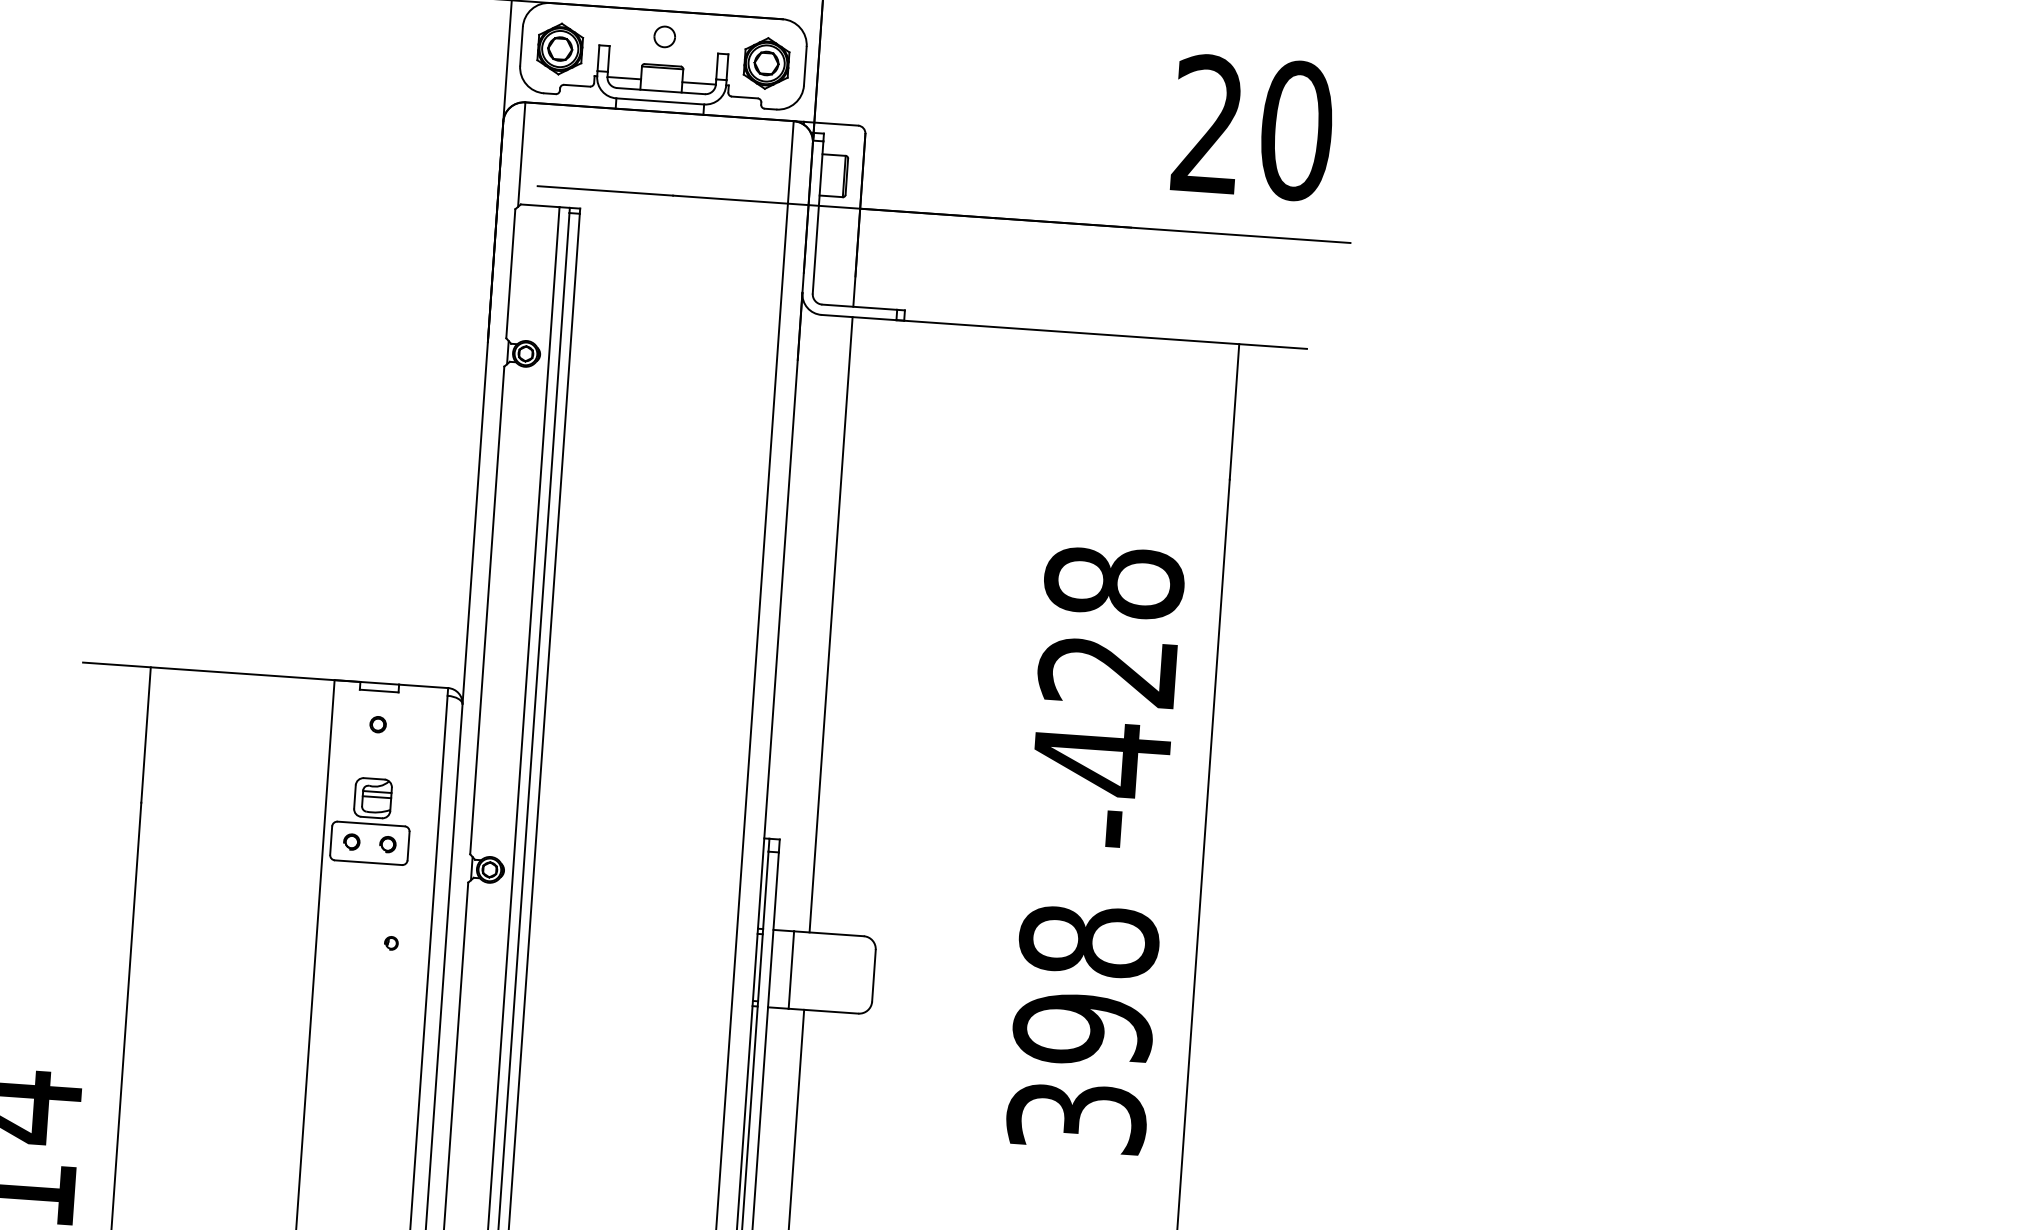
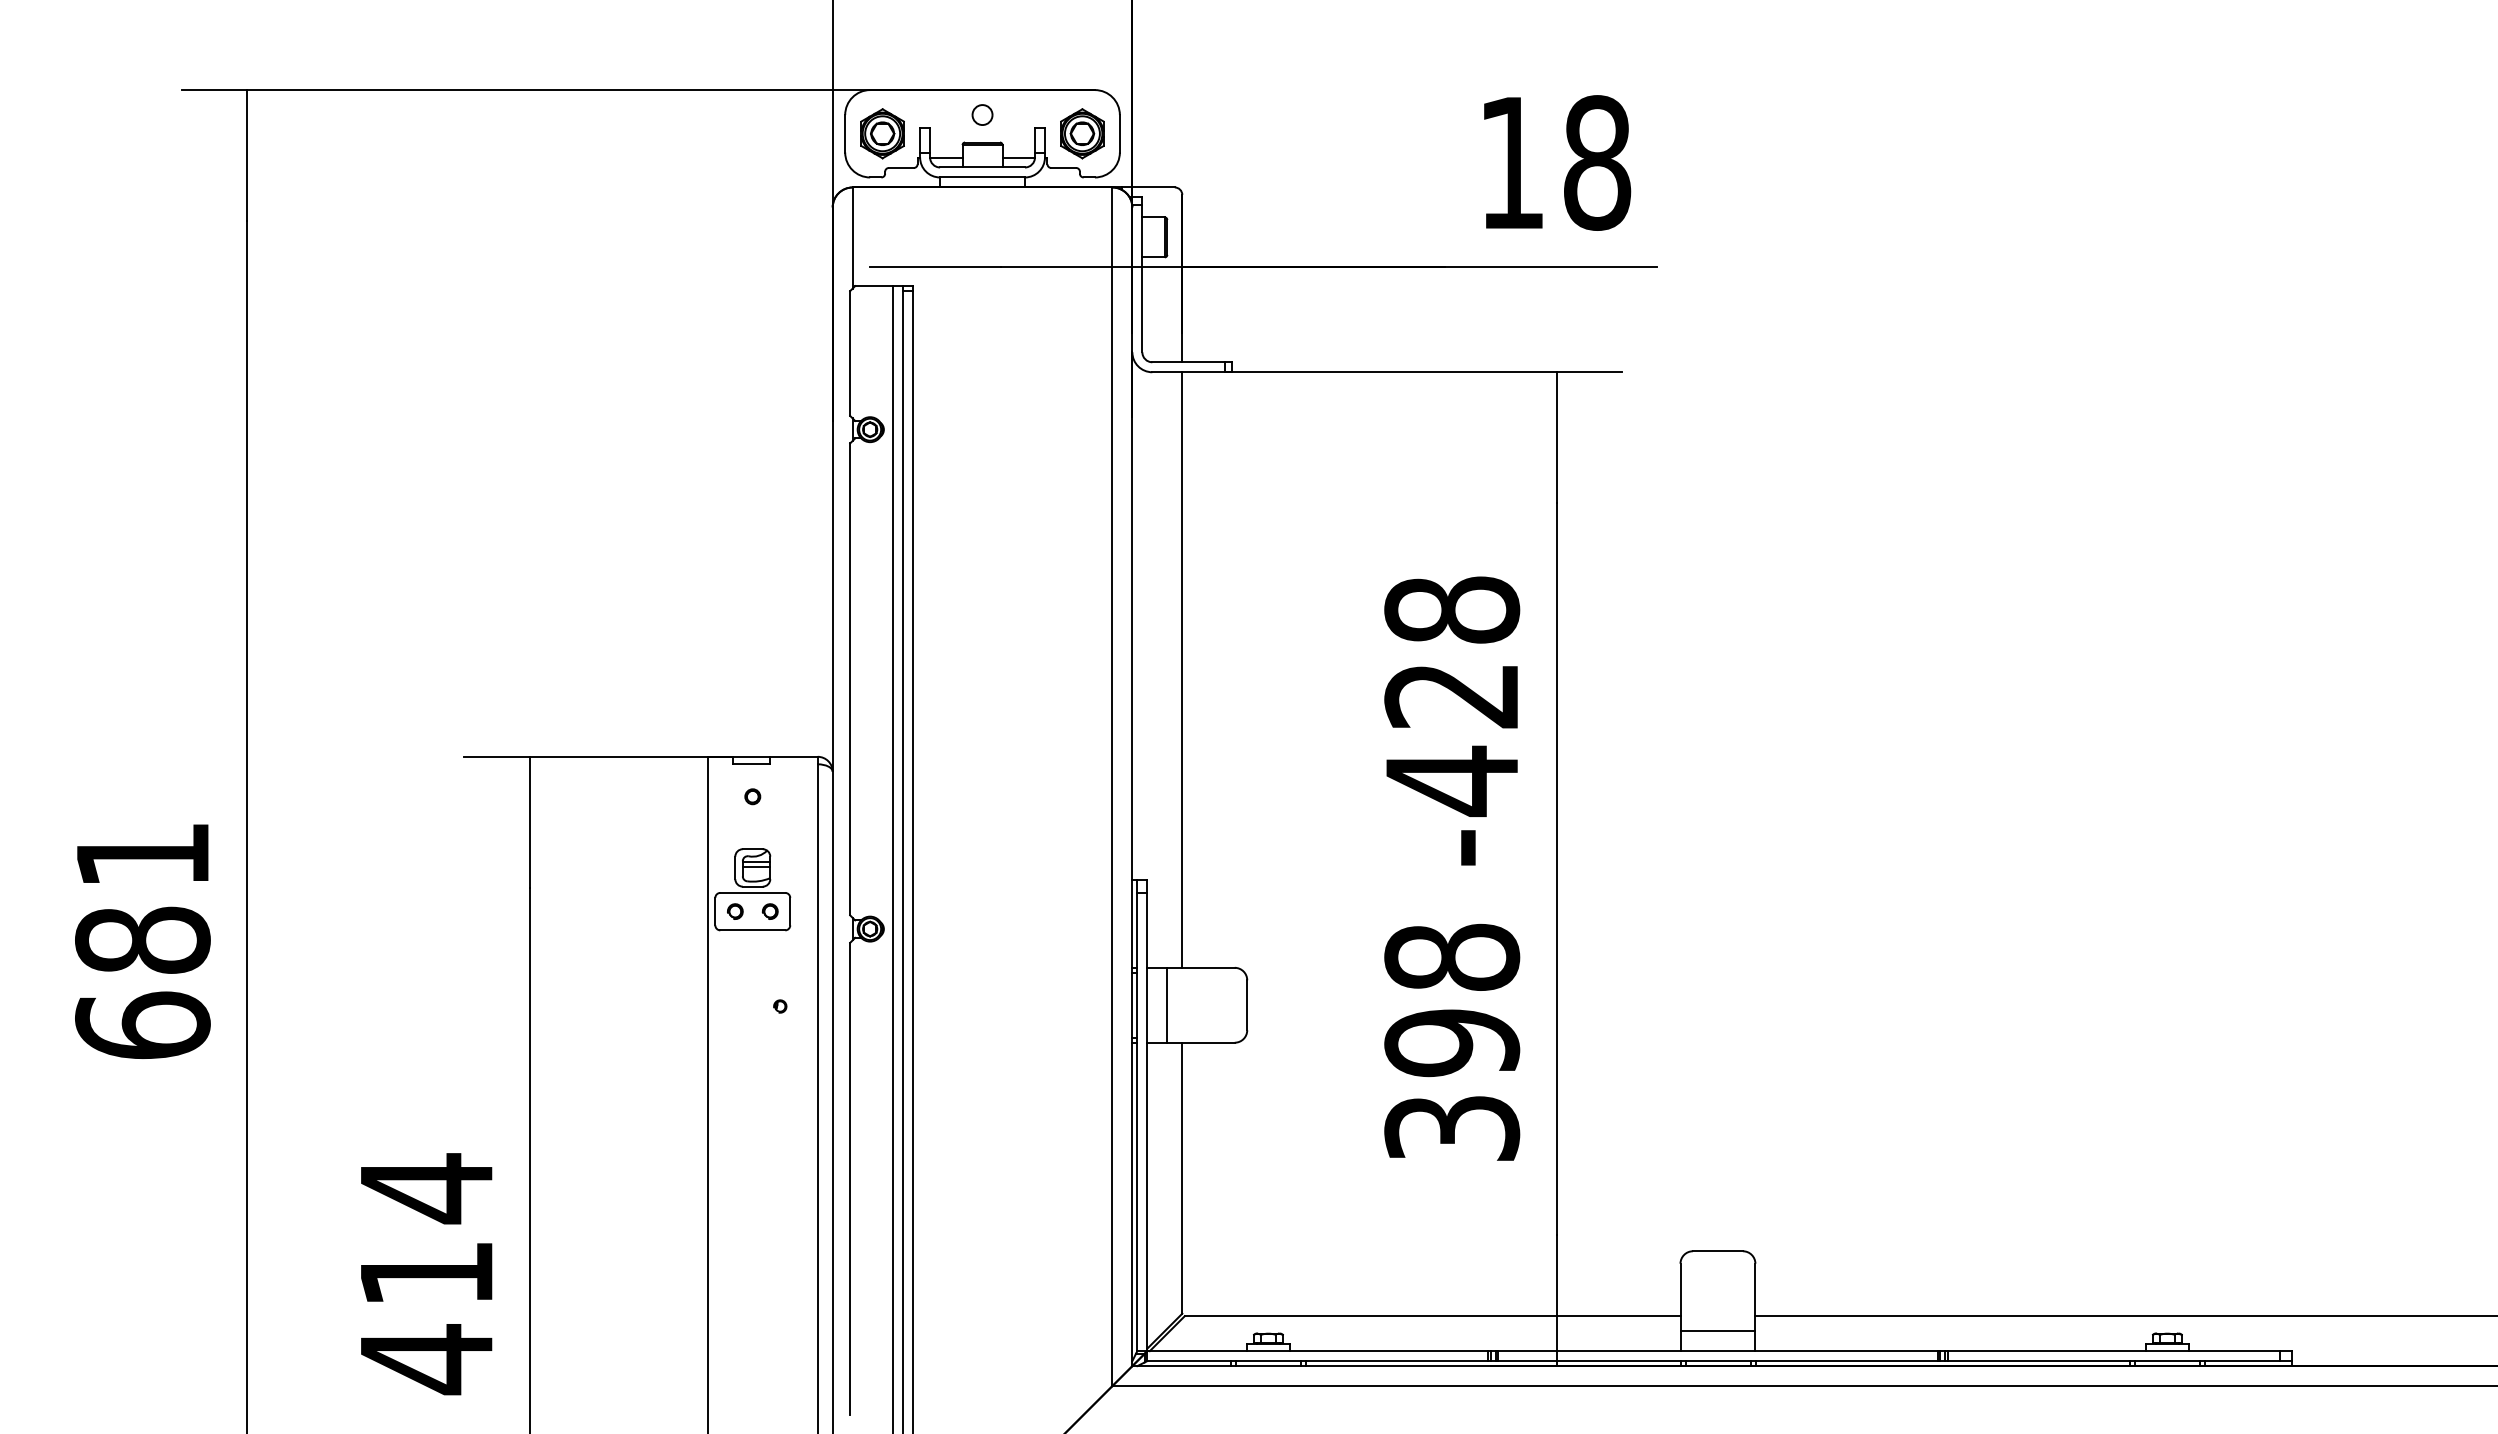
text: (1253, 127) -> (1555, 162), 20 -> 18

